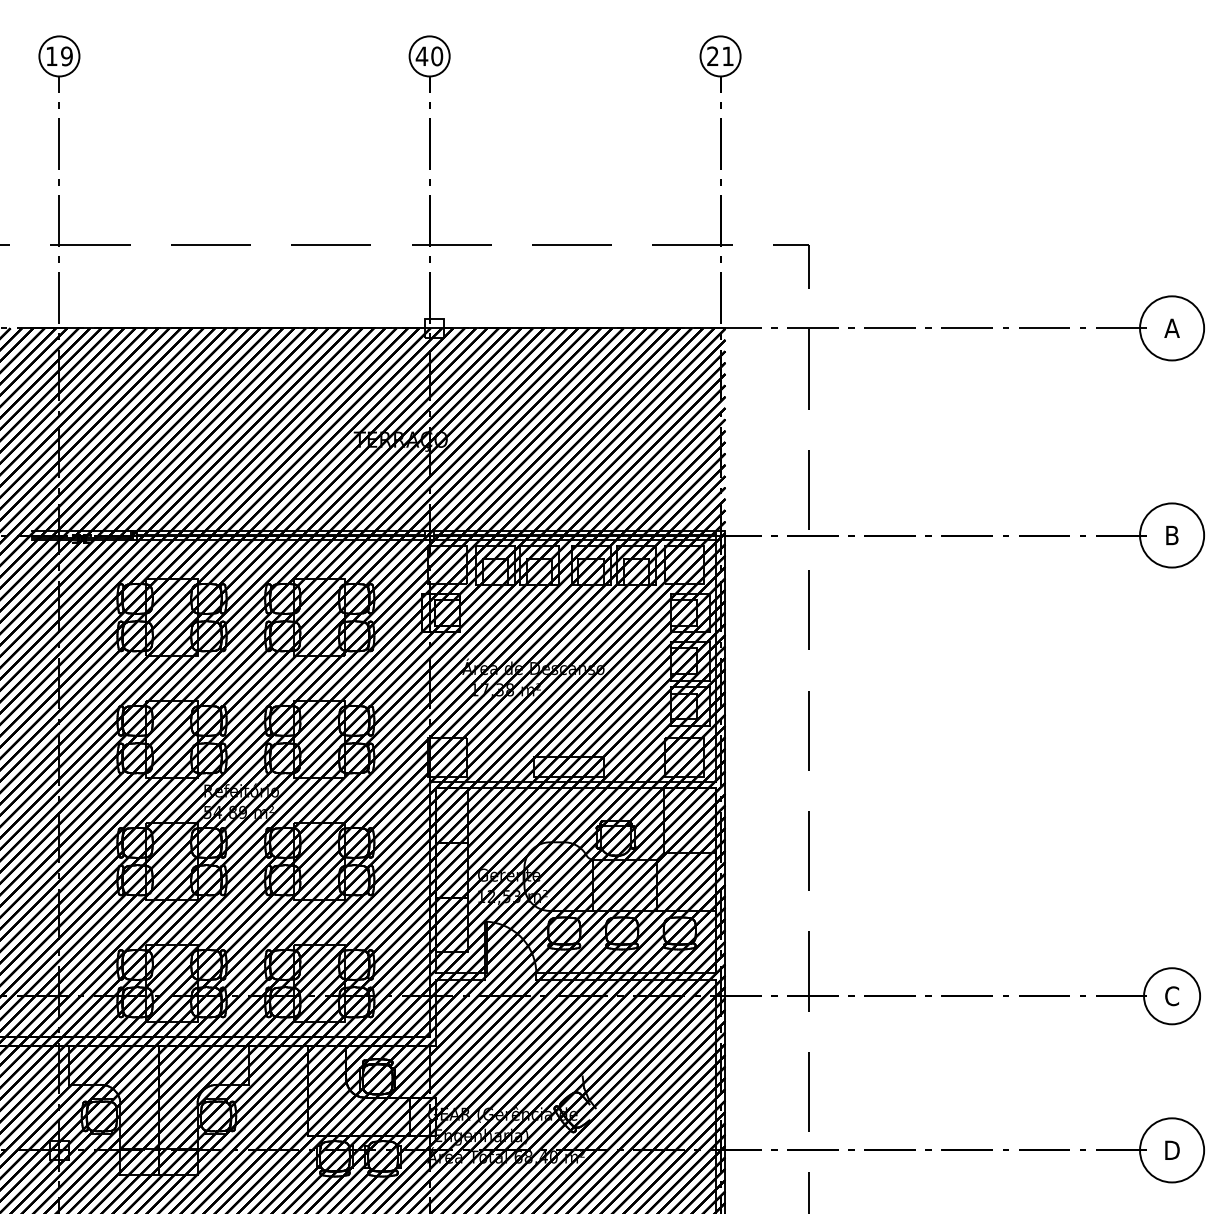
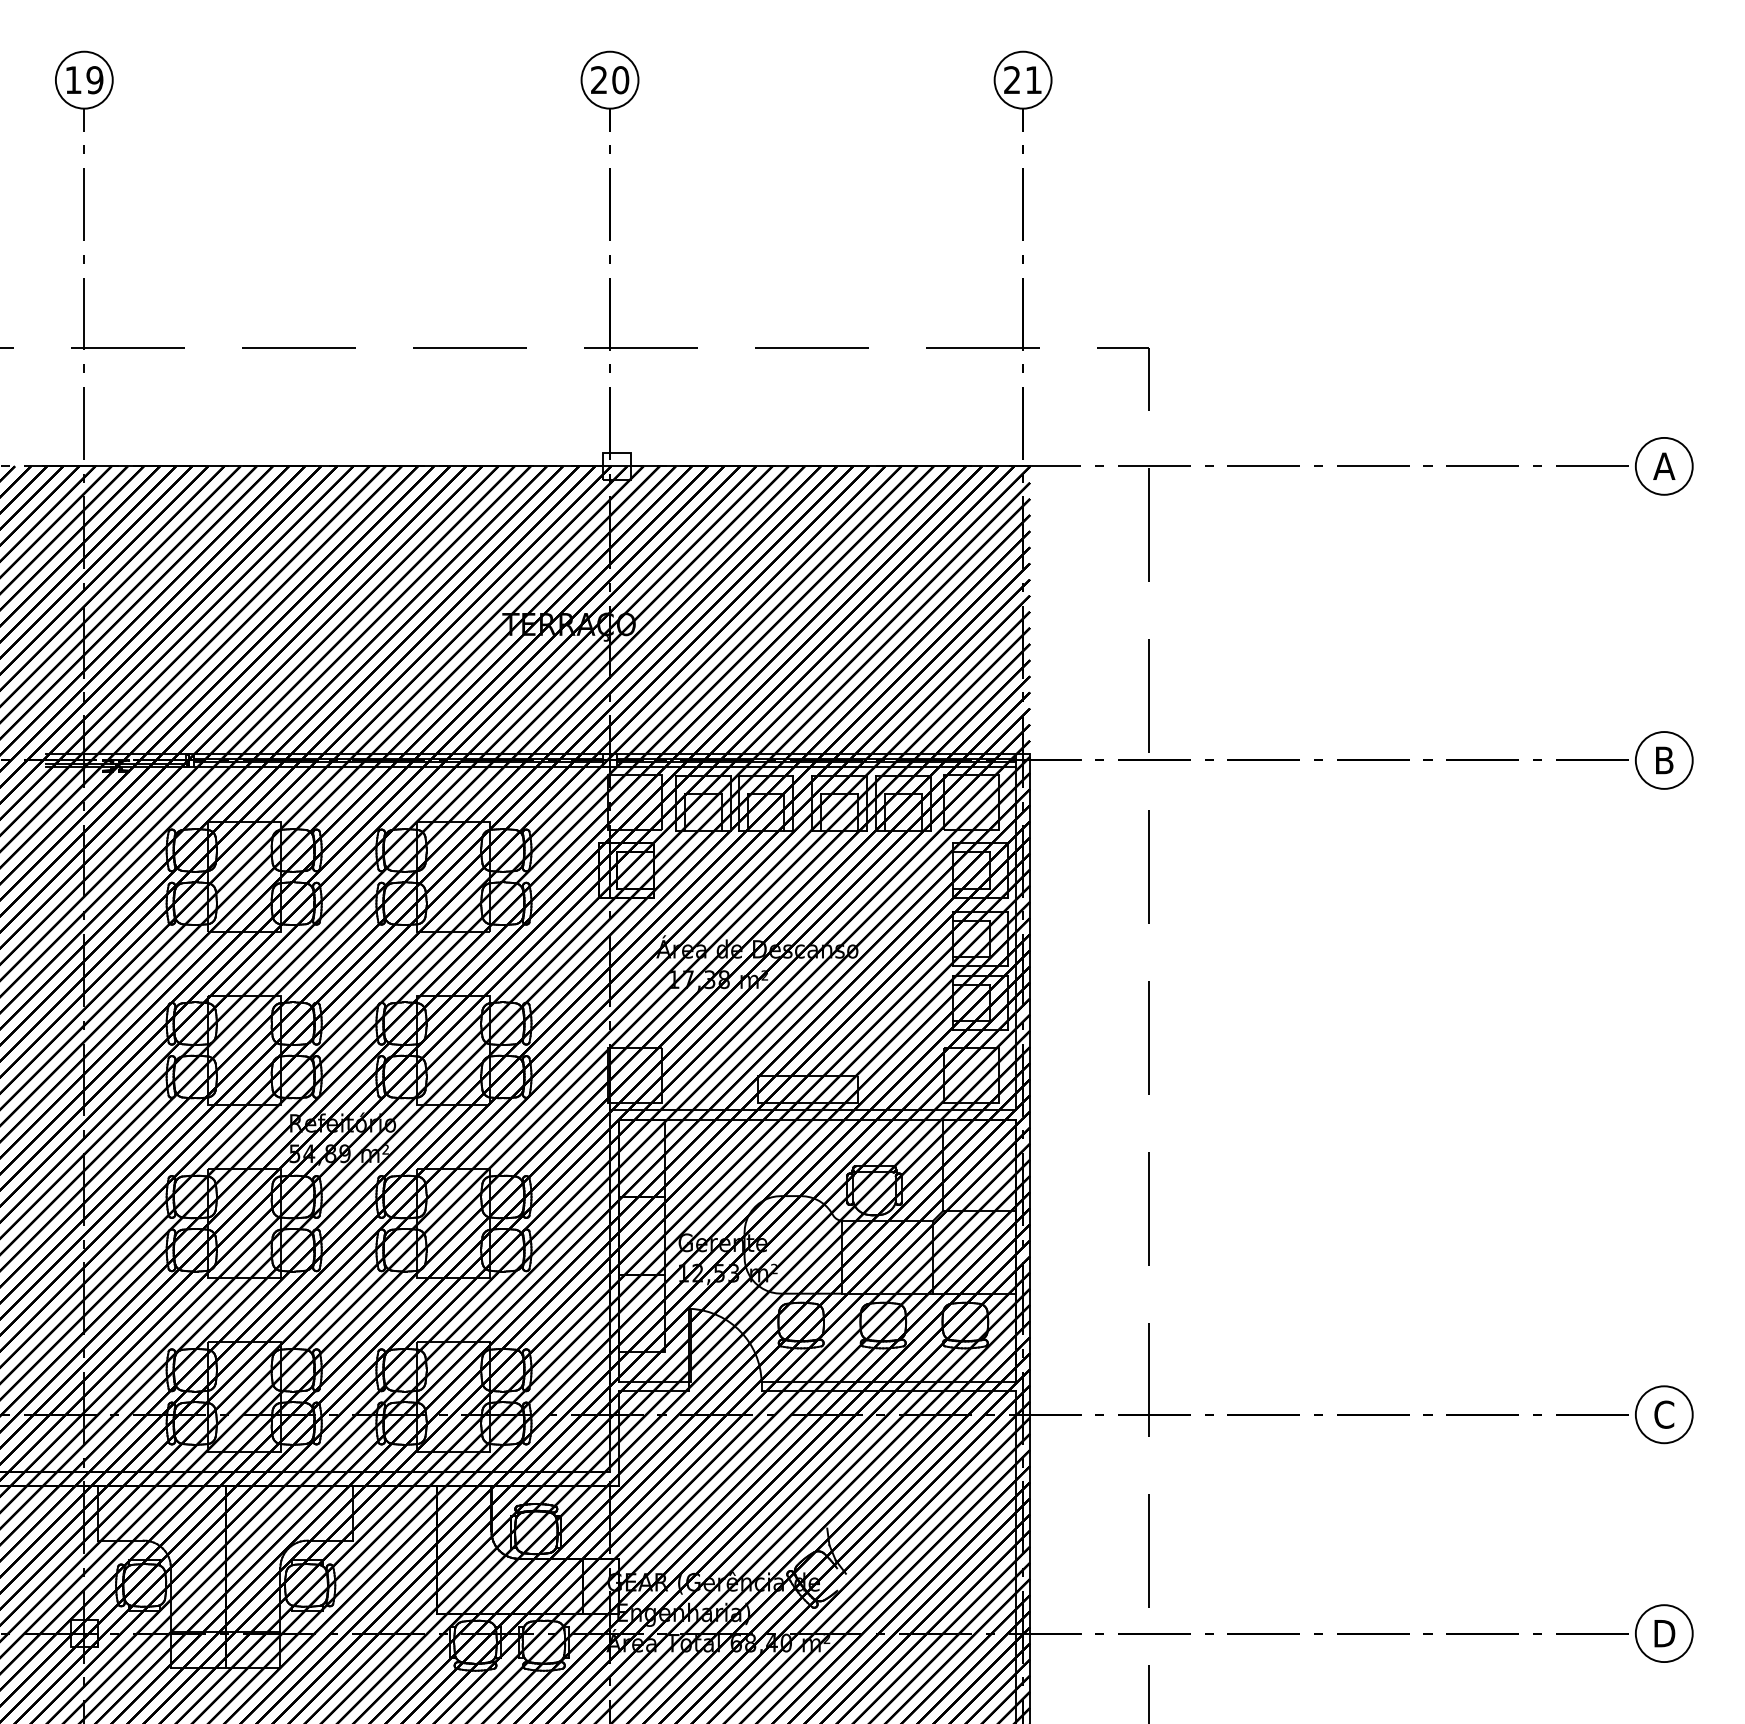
text: (421, 55) -> (598, 78), 40 -> 20
circle: (1172, 328) -> (1664, 466), size x0.62
circle: (1172, 535) -> (1664, 760), size x0.62
circle: (1172, 996) -> (1664, 1415), size x0.71
circle: (1172, 1150) -> (1664, 1633), size x0.62

